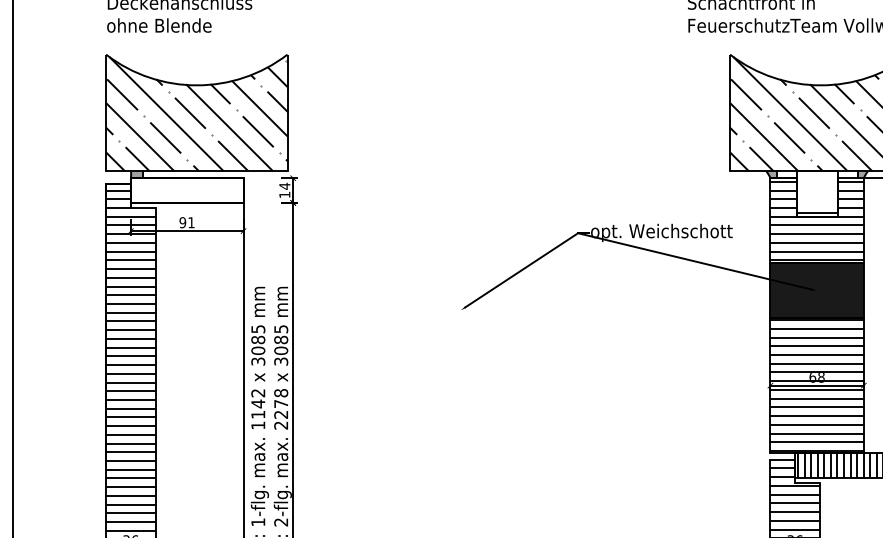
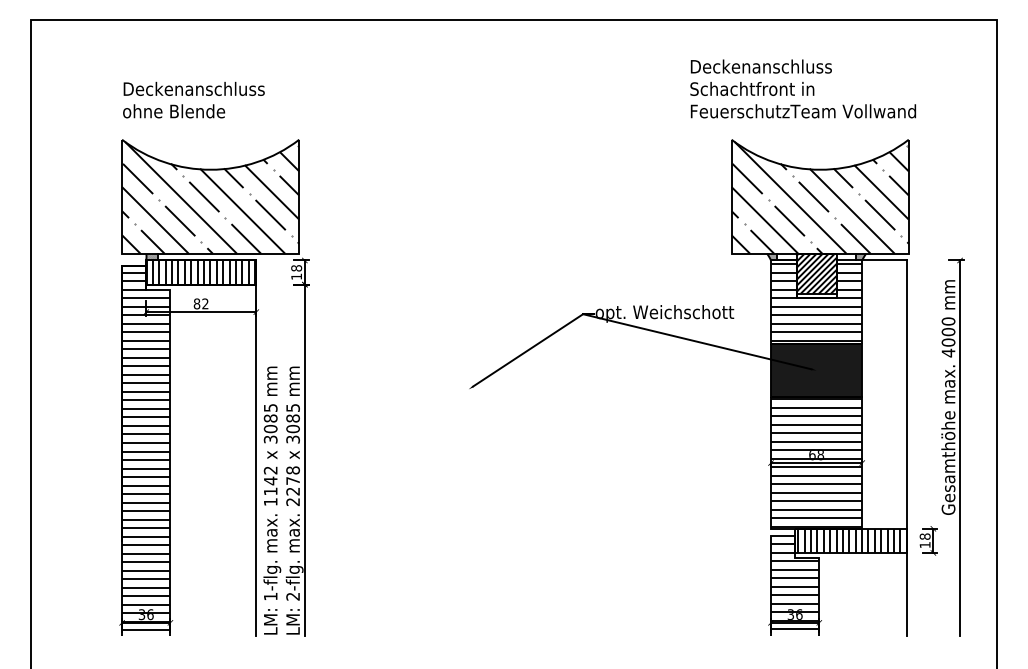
text: (284, 186) -> (296, 268), 14 -> 18
hatch: (186, 190) -> (200, 272), added
hatch: (817, 191) -> (816, 273), added
text: (186, 222) -> (200, 303), 91 -> 82

